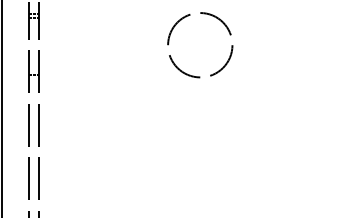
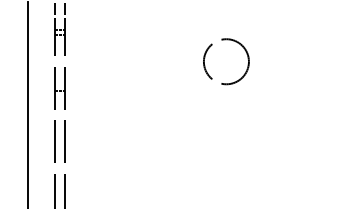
circle: (200, 45) -> (226, 61), size x0.7

